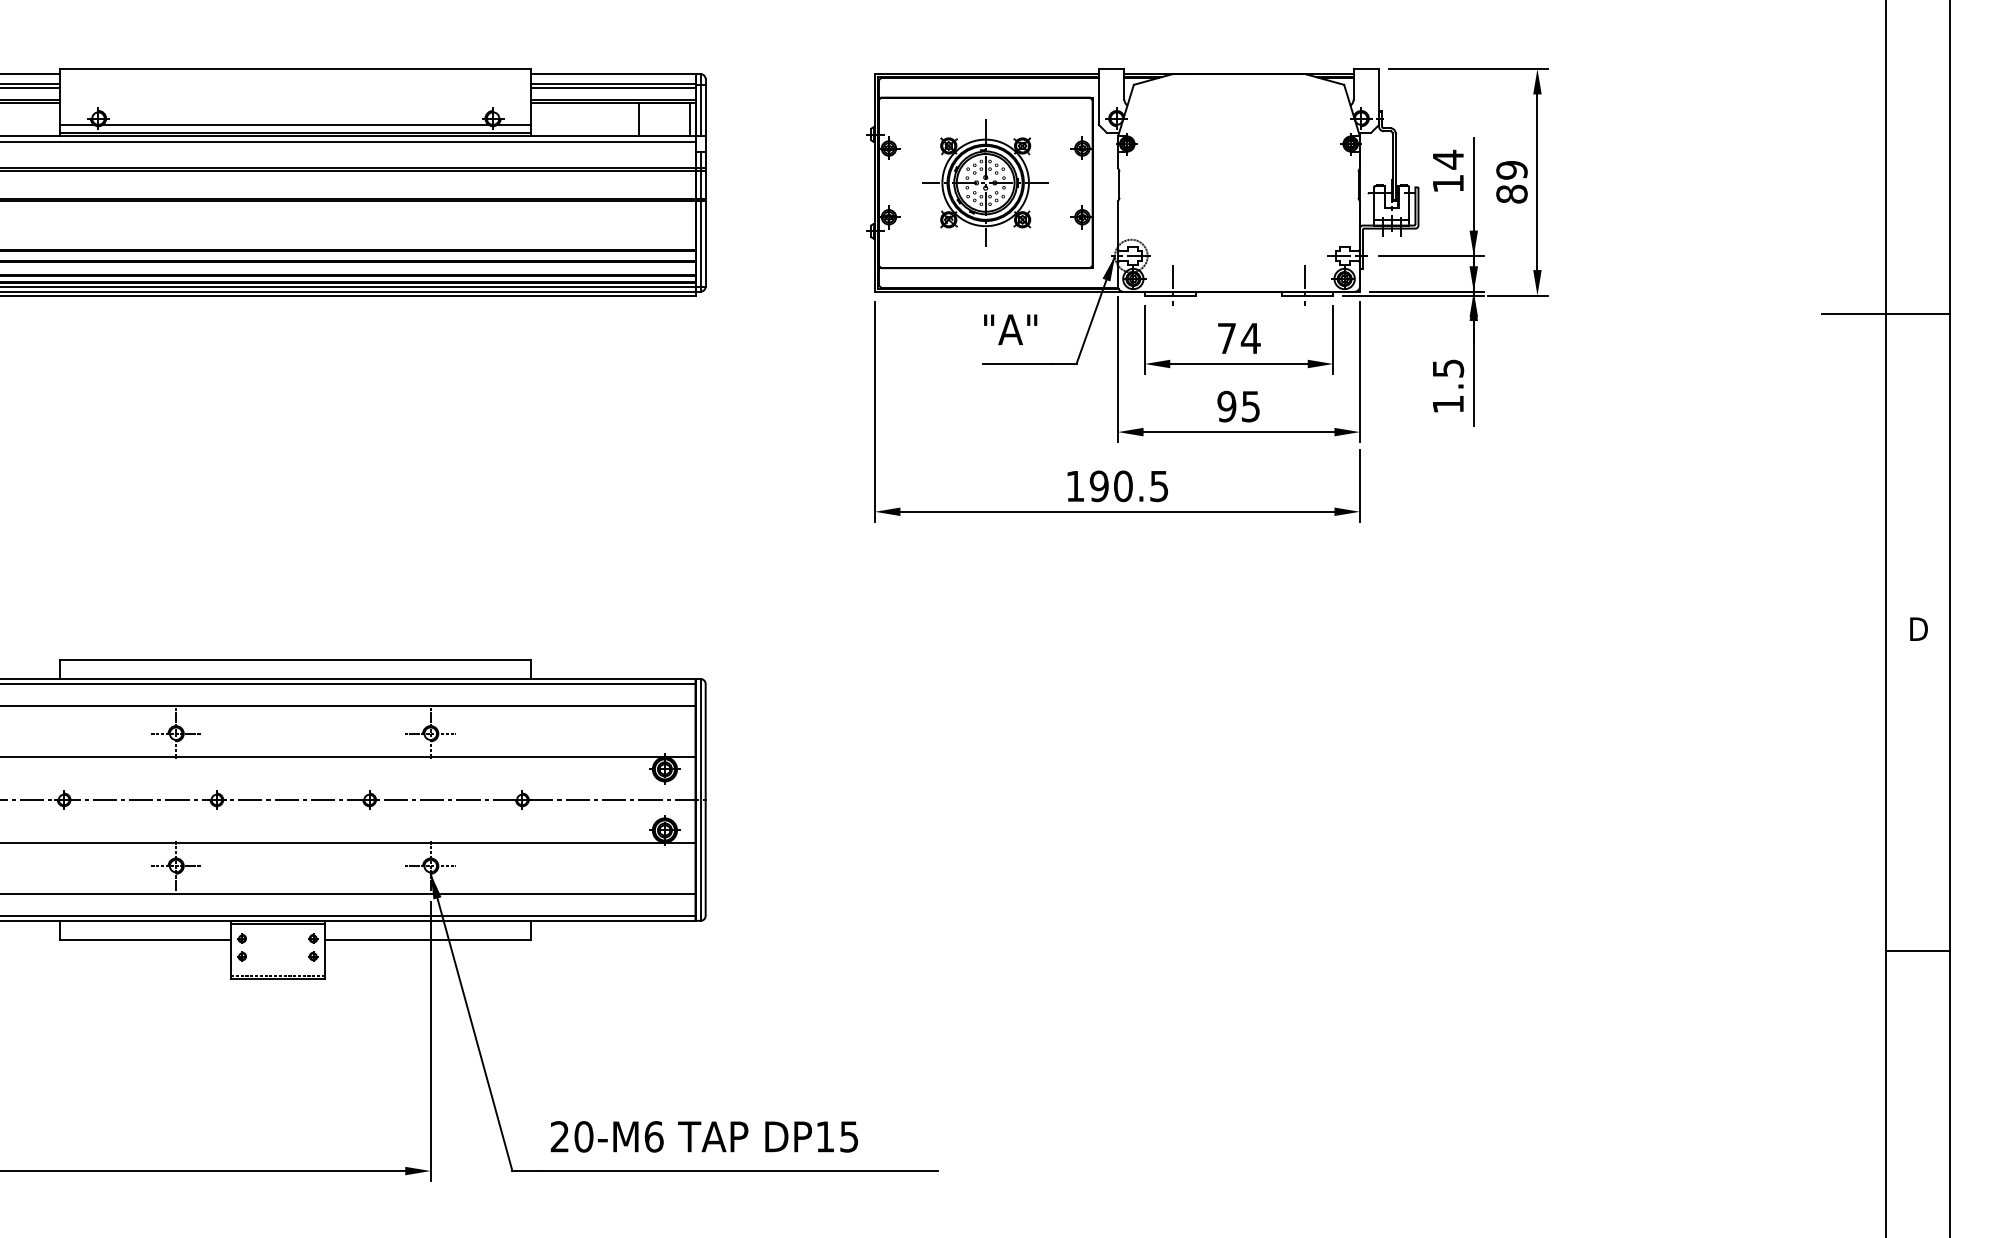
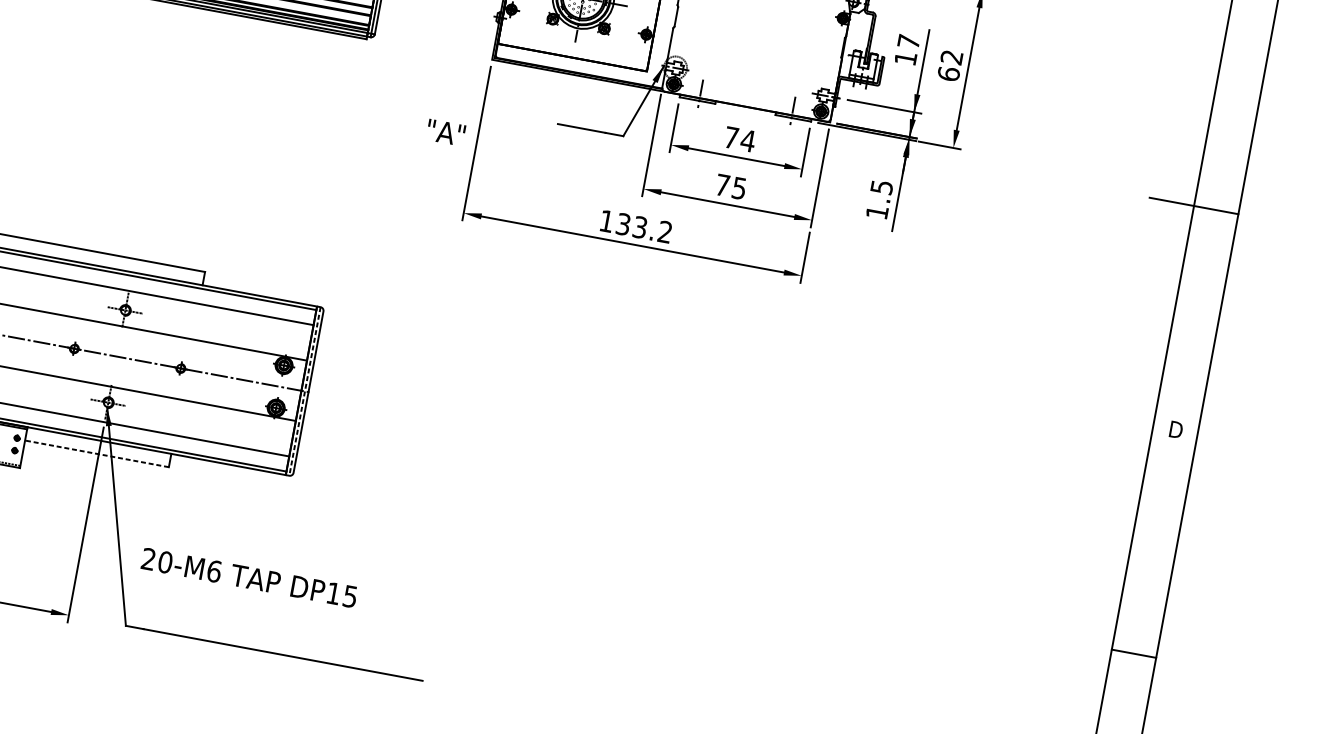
text: (1448, 159) -> (909, 41), 14 -> 17
text: (1511, 182) -> (949, 65), 89 -> 62
text: (1010, 329) -> (445, 132), moved
text: (1226, 406) -> (722, 185), 95 -> 75
text: (1128, 486) -> (643, 228), 190.5 -> 133.2
line: (700, 799) -> (304, 391), solid -> dashed
line: (427, 939) -> (96, 453), solid -> dashed
text: (703, 1136) -> (248, 577), moved

